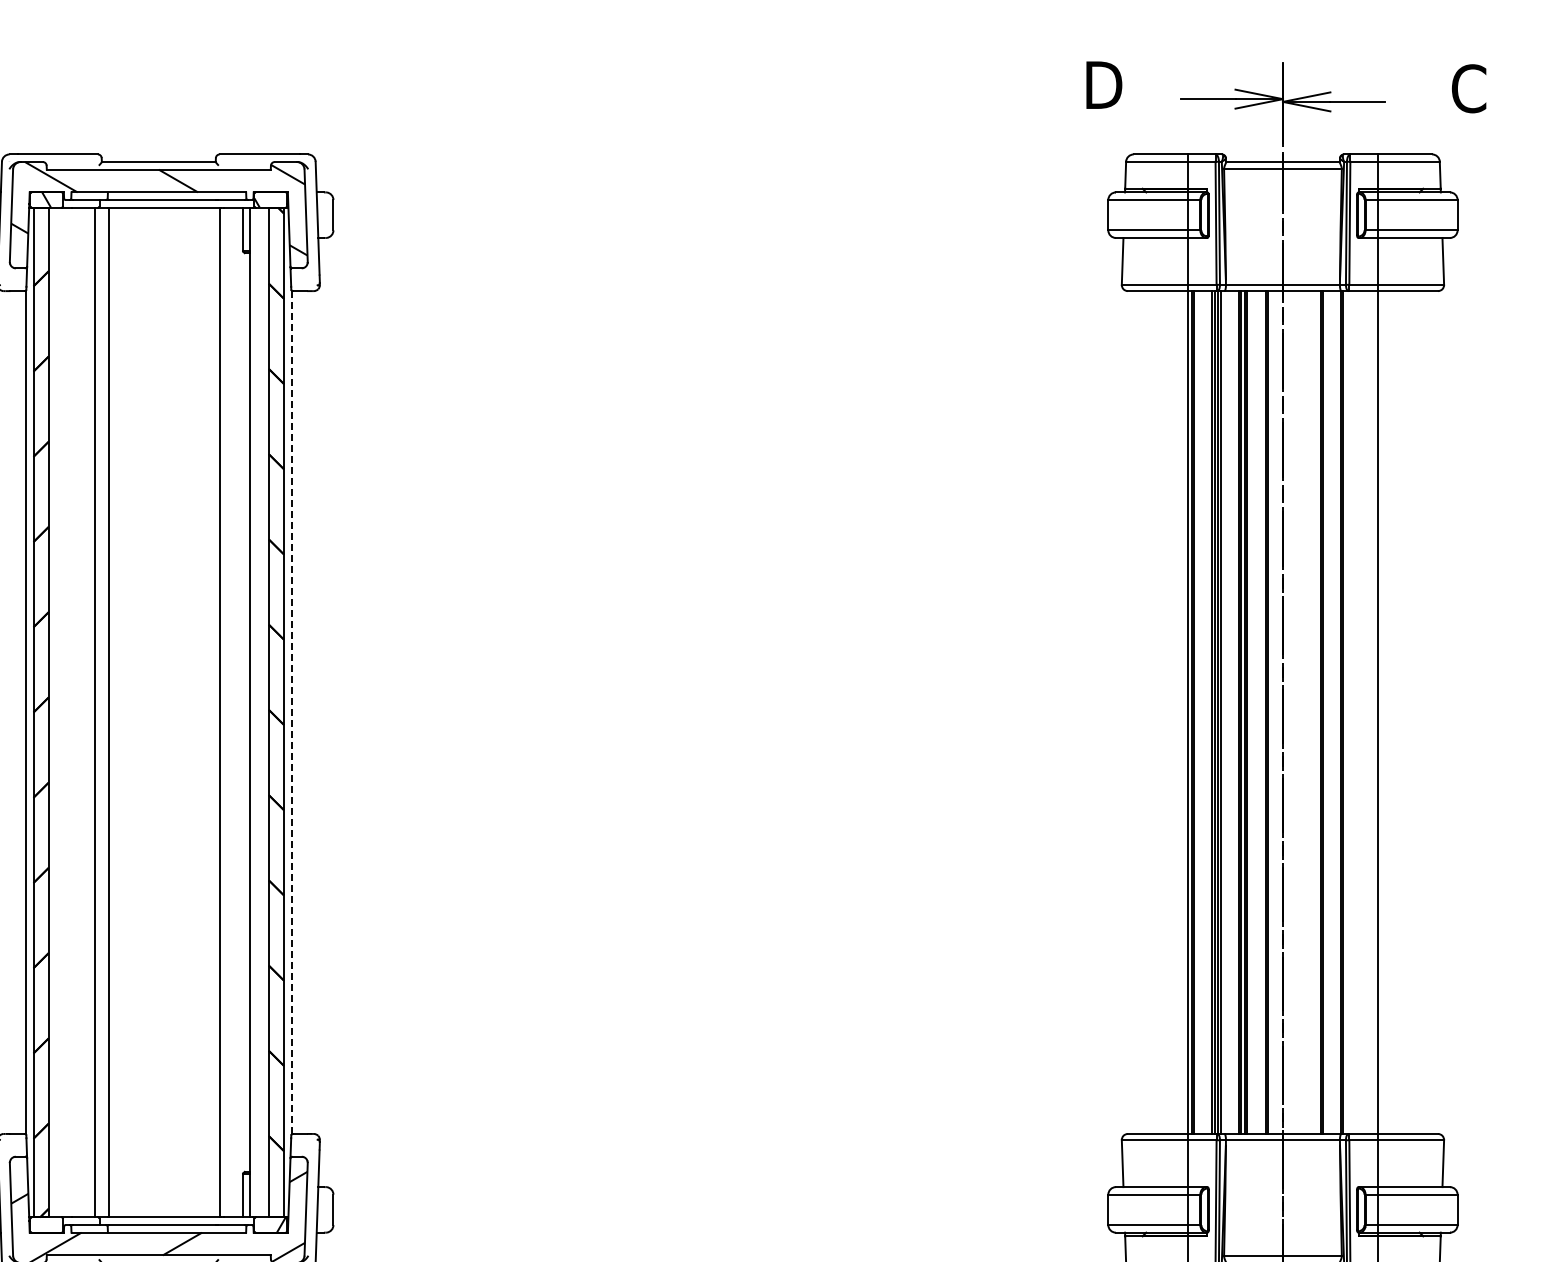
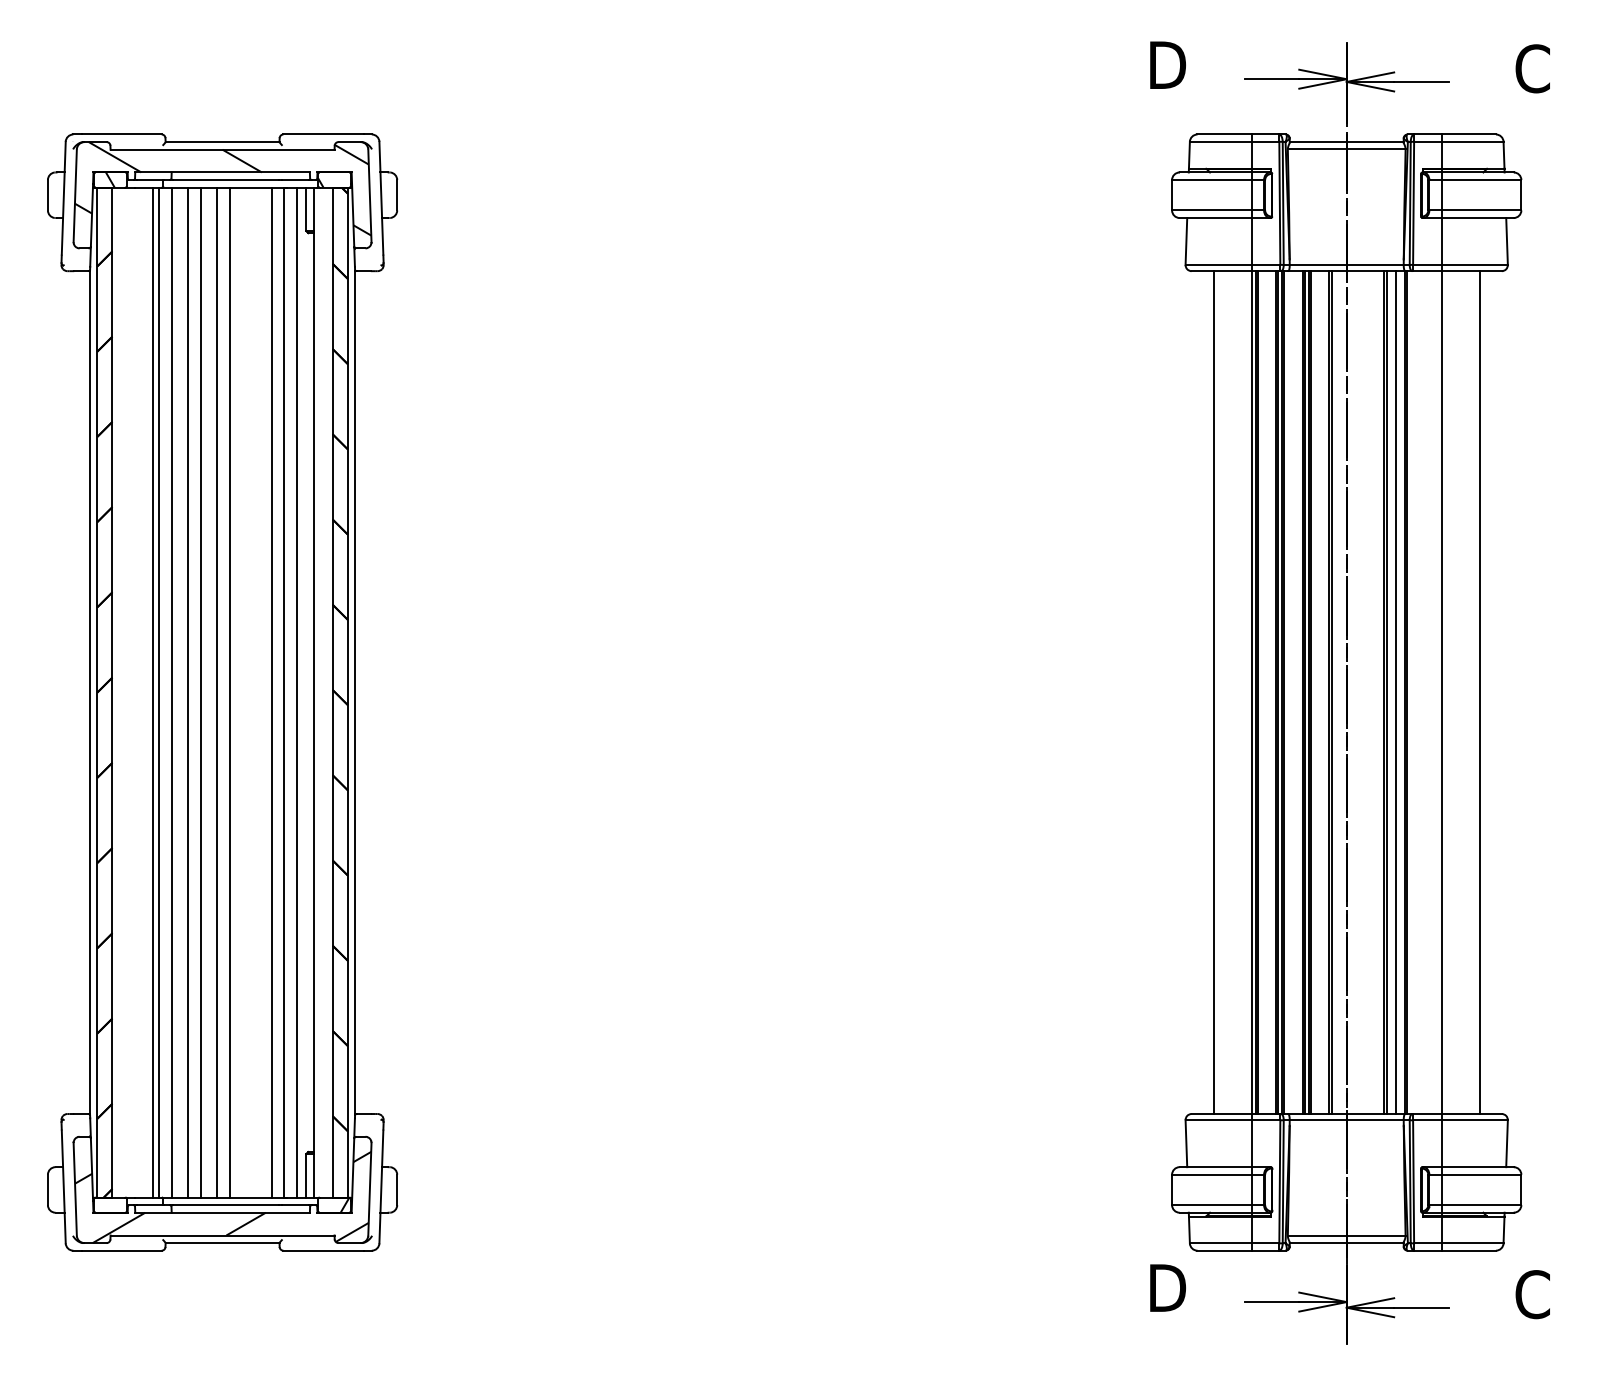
line: (88, 712) -> (152, 692), added
line: (123, 712) -> (187, 692), added
line: (137, 712) -> (201, 692), added
line: (152, 712) -> (216, 692), added
line: (166, 712) -> (230, 692), added
line: (207, 712) -> (271, 692), added
line: (233, 712) -> (297, 692), added
line: (291, 712) -> (355, 692), dashed -> solid
line: (1149, 712) -> (1213, 692), added
line: (1331, 712) -> (1395, 692), added
line: (1415, 712) -> (1479, 692), added

